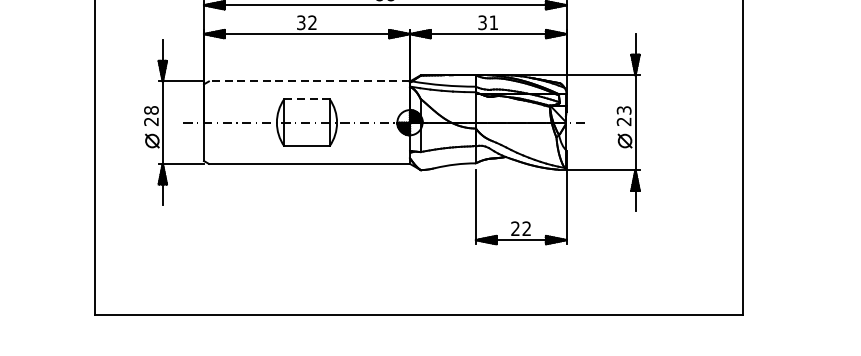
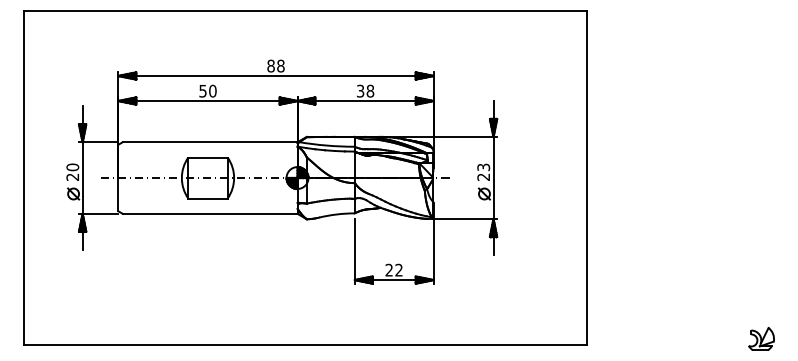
text: (306, 21) -> (207, 90), 32 -> 50
text: (493, 21) -> (370, 90), 31 -> 38
line: (308, 81) -> (209, 142), dashed -> solid
line: (307, 99) -> (208, 157), dashed -> solid
text: (151, 110) -> (72, 167), 28 -> 20

